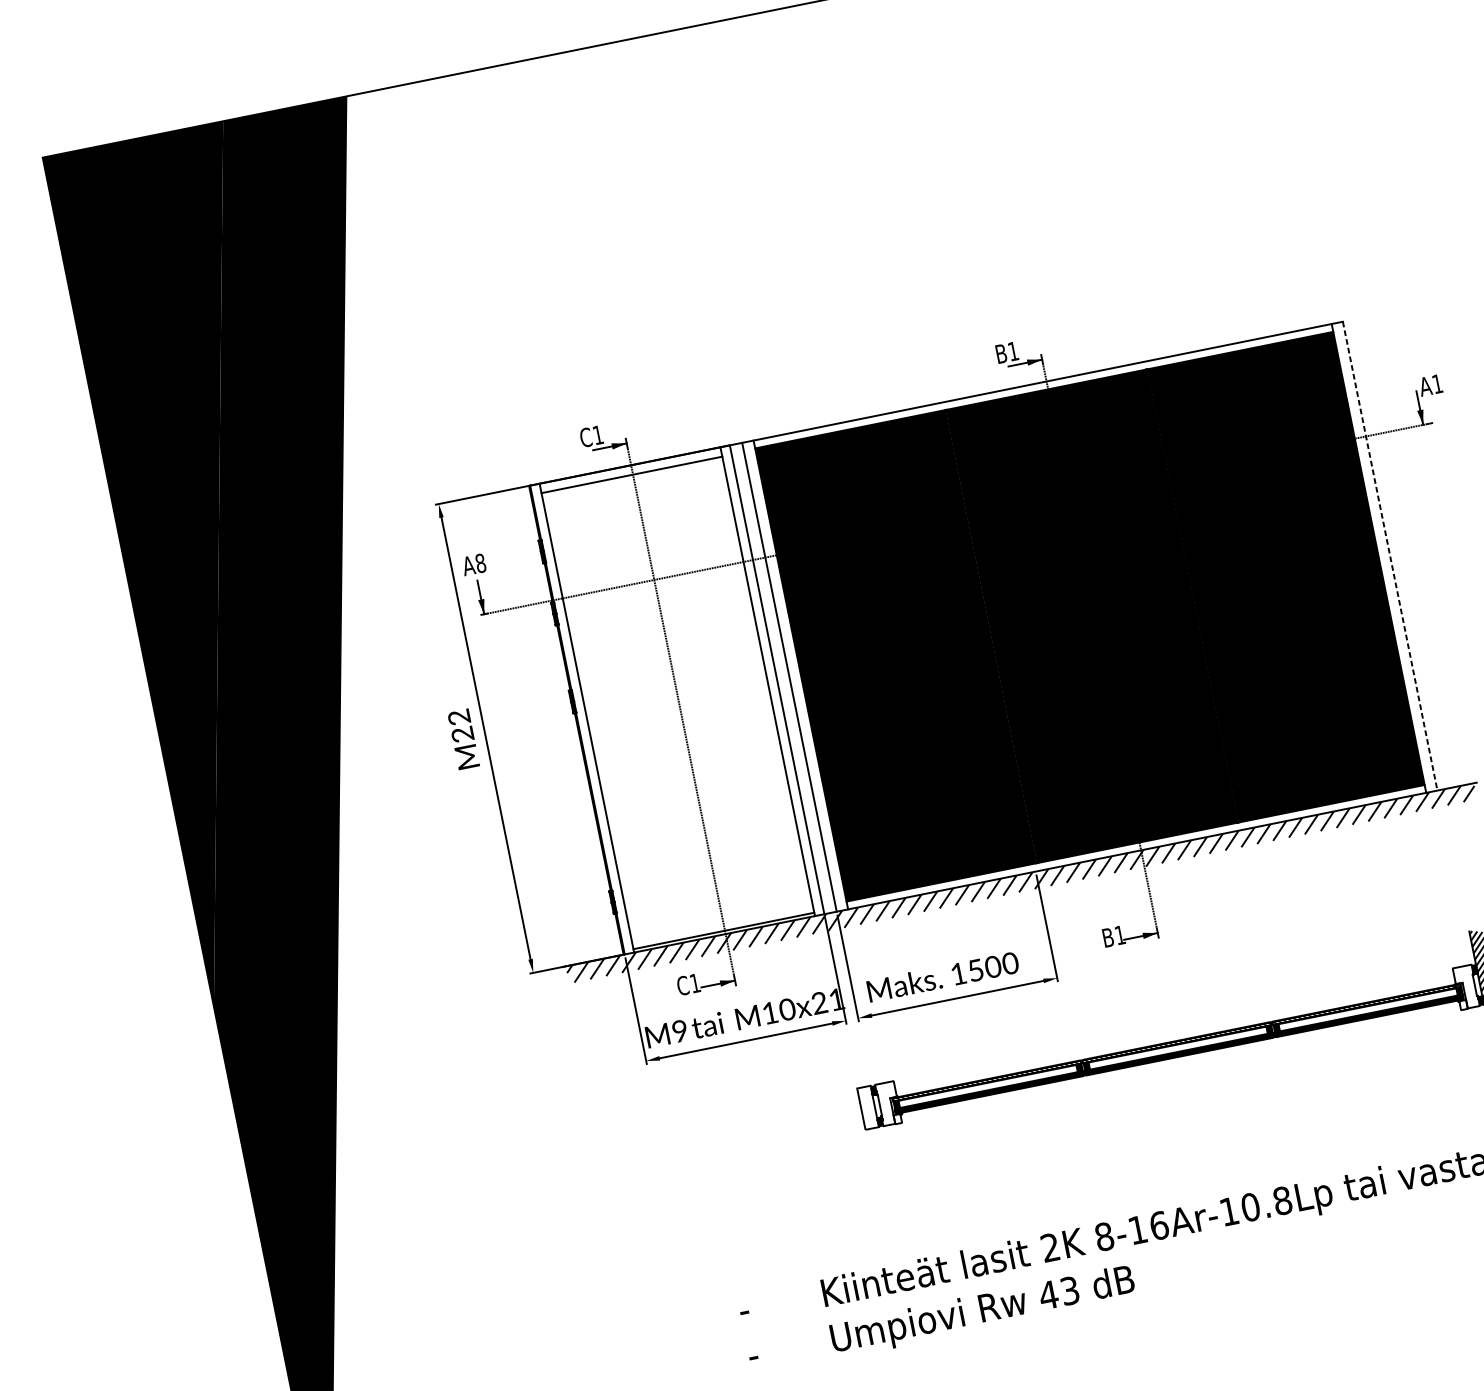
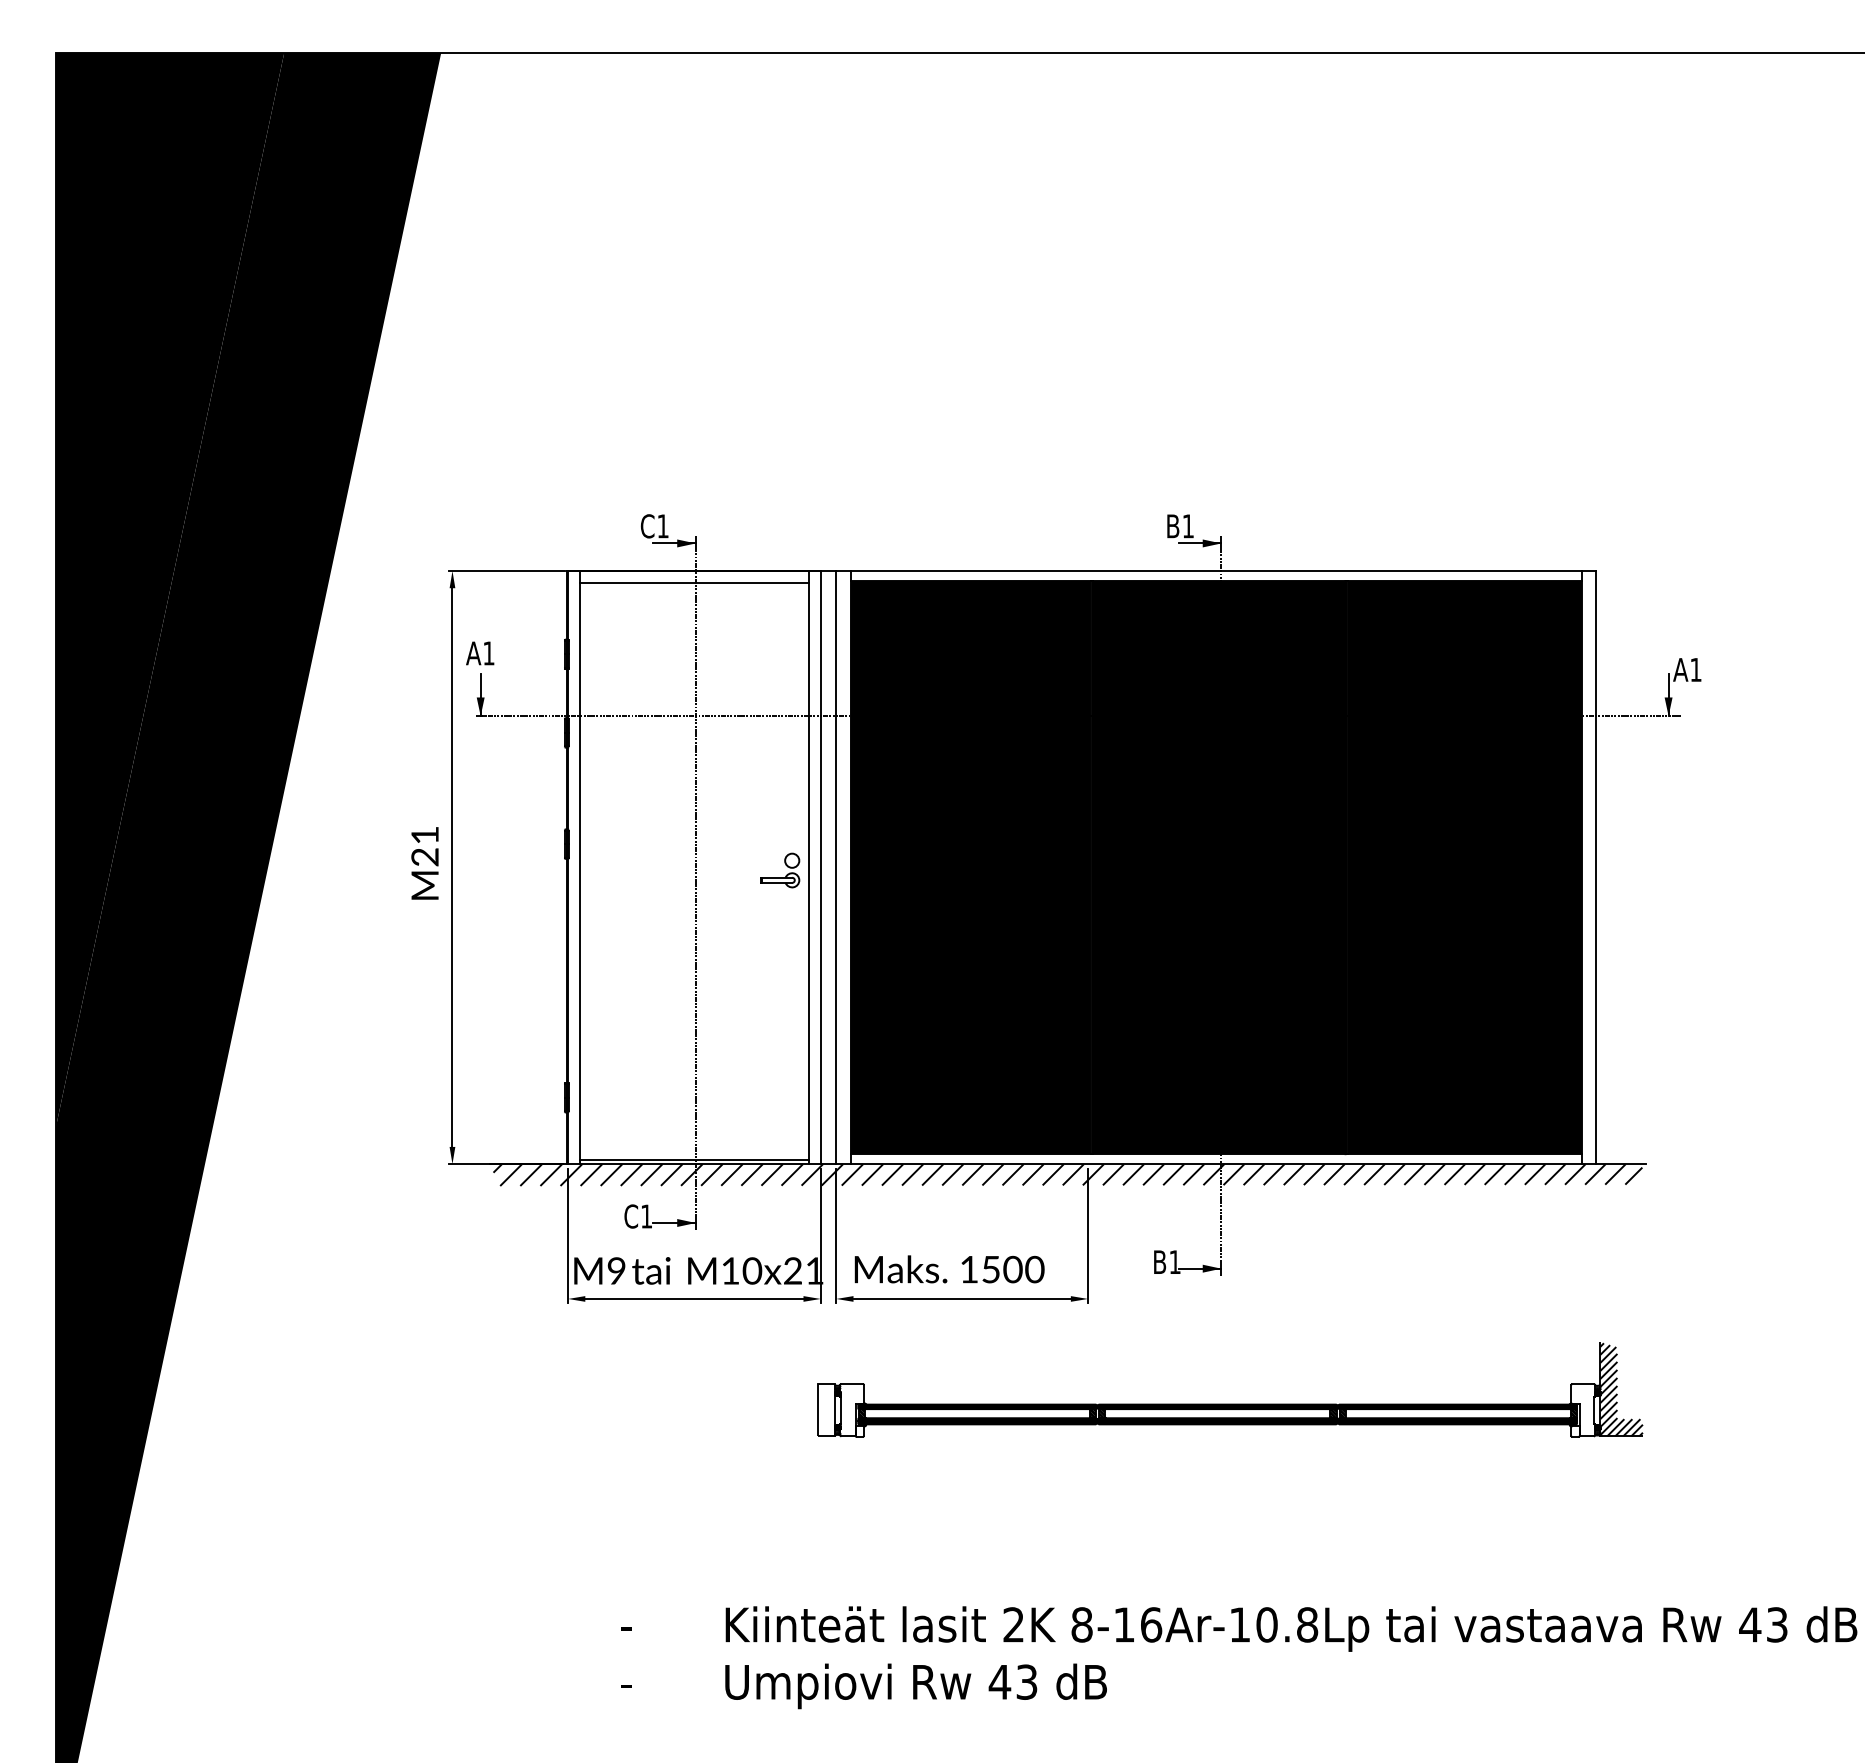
line: (1390, 556) -> (1596, 867), dashed -> solid
text: (480, 563) -> (488, 653), A8 -> A1
part: (746, 694) -> (780, 877), added
text: (458, 717) -> (424, 835), M22 -> M21

